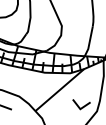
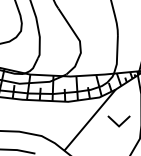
part: (80, 105) -> (118, 121), moved

